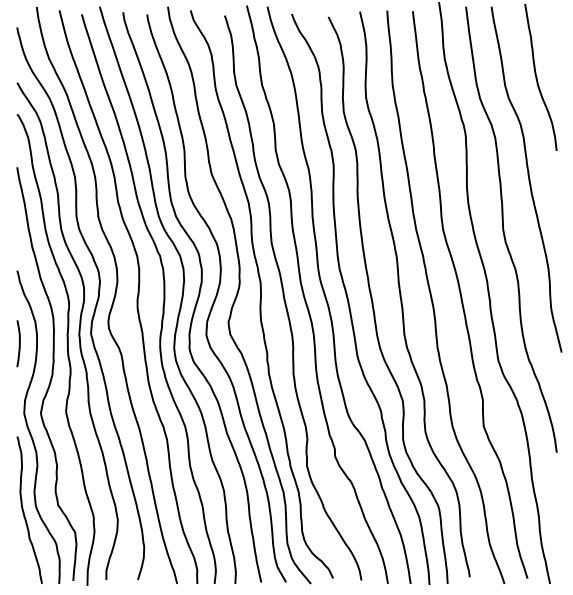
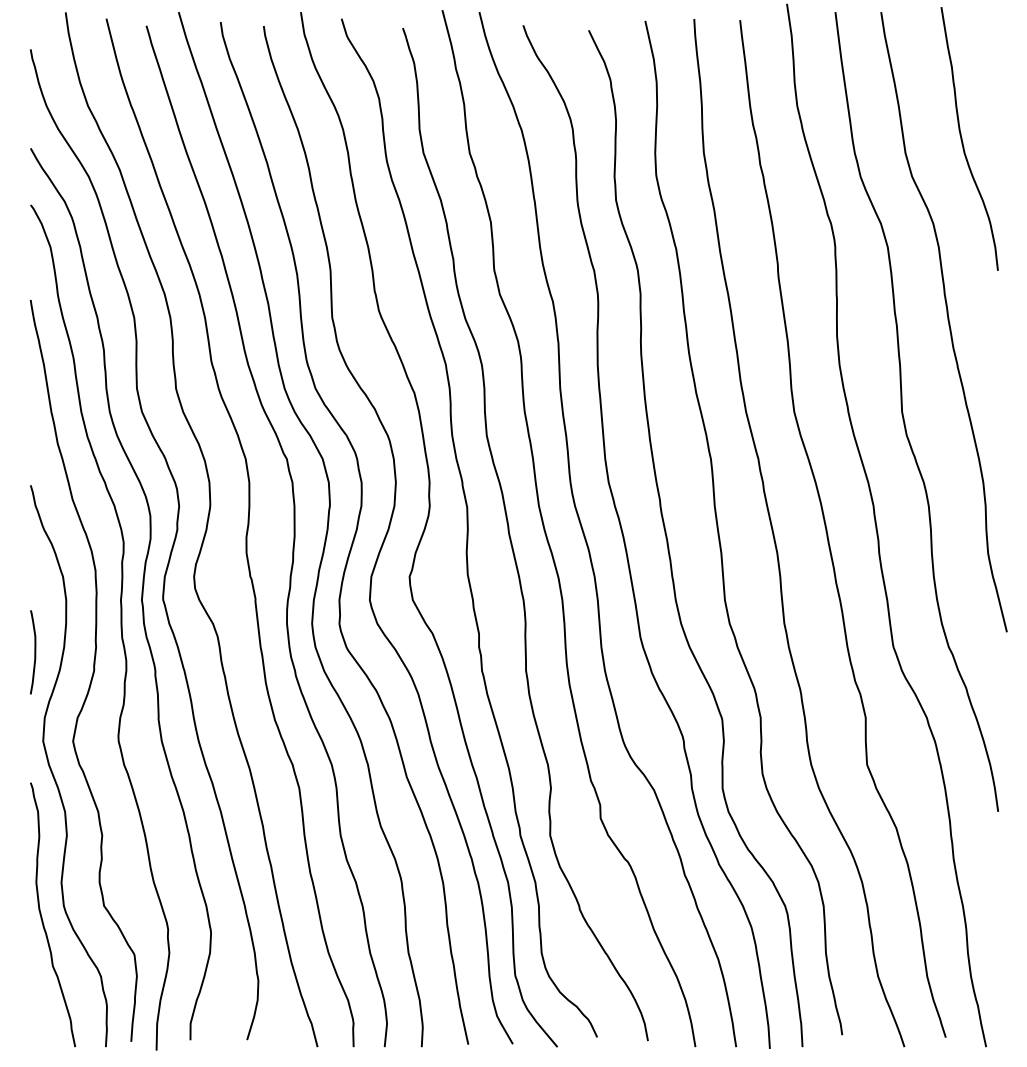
curve: (18, 343) -> (32, 651), moved

